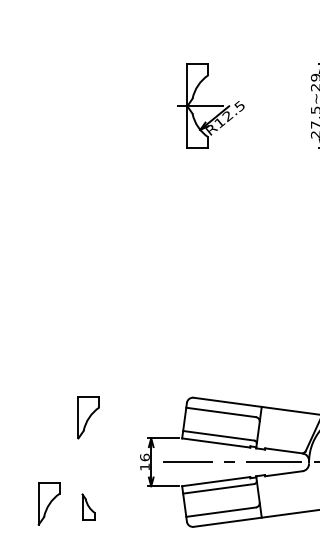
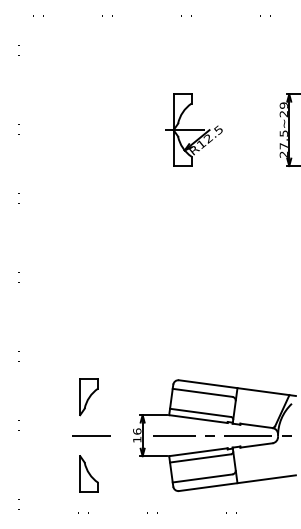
line: (91, 462) -> (91, 435), added
part: (48, 504) -> (54, 471), removed
part: (88, 506) -> (88, 473), size x1.67

